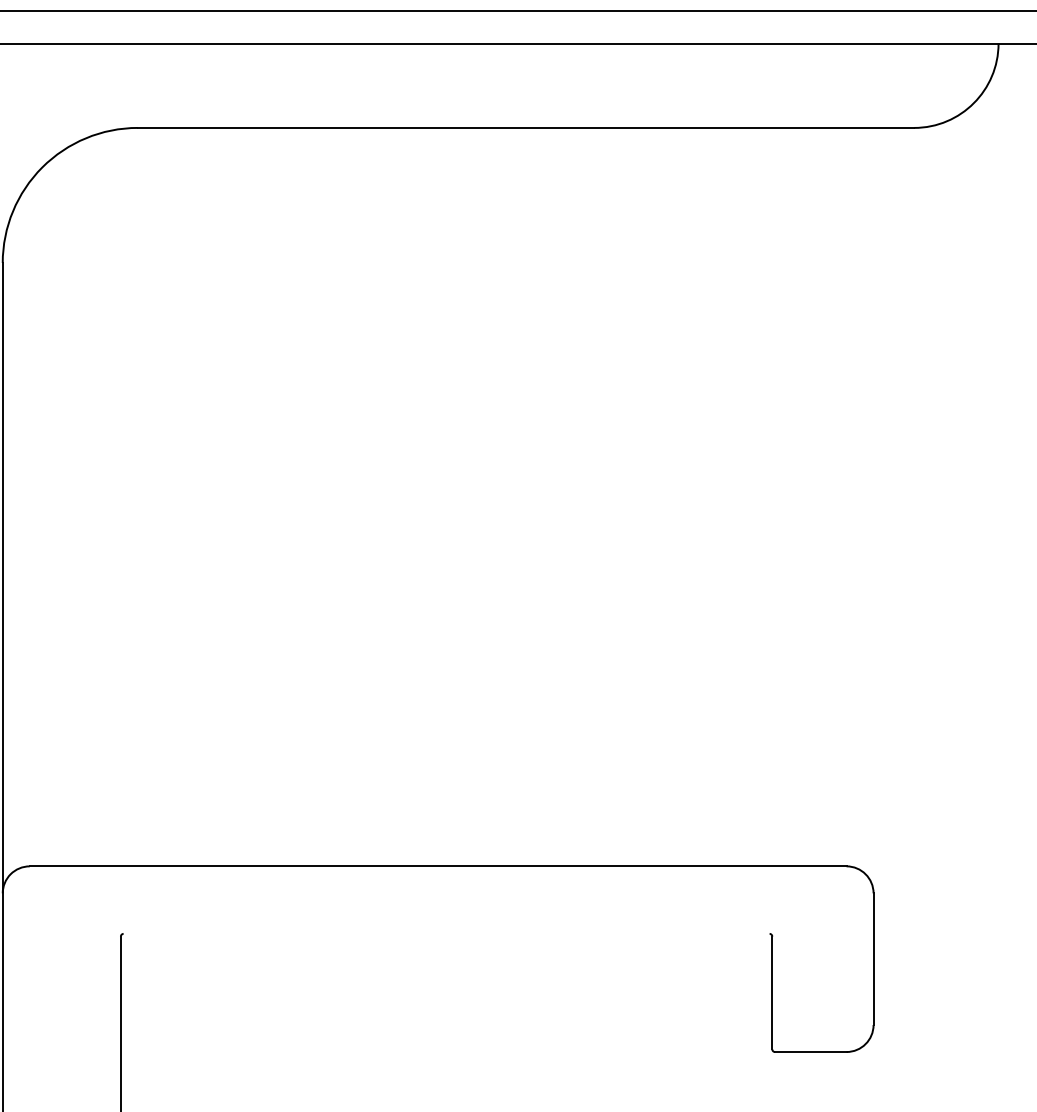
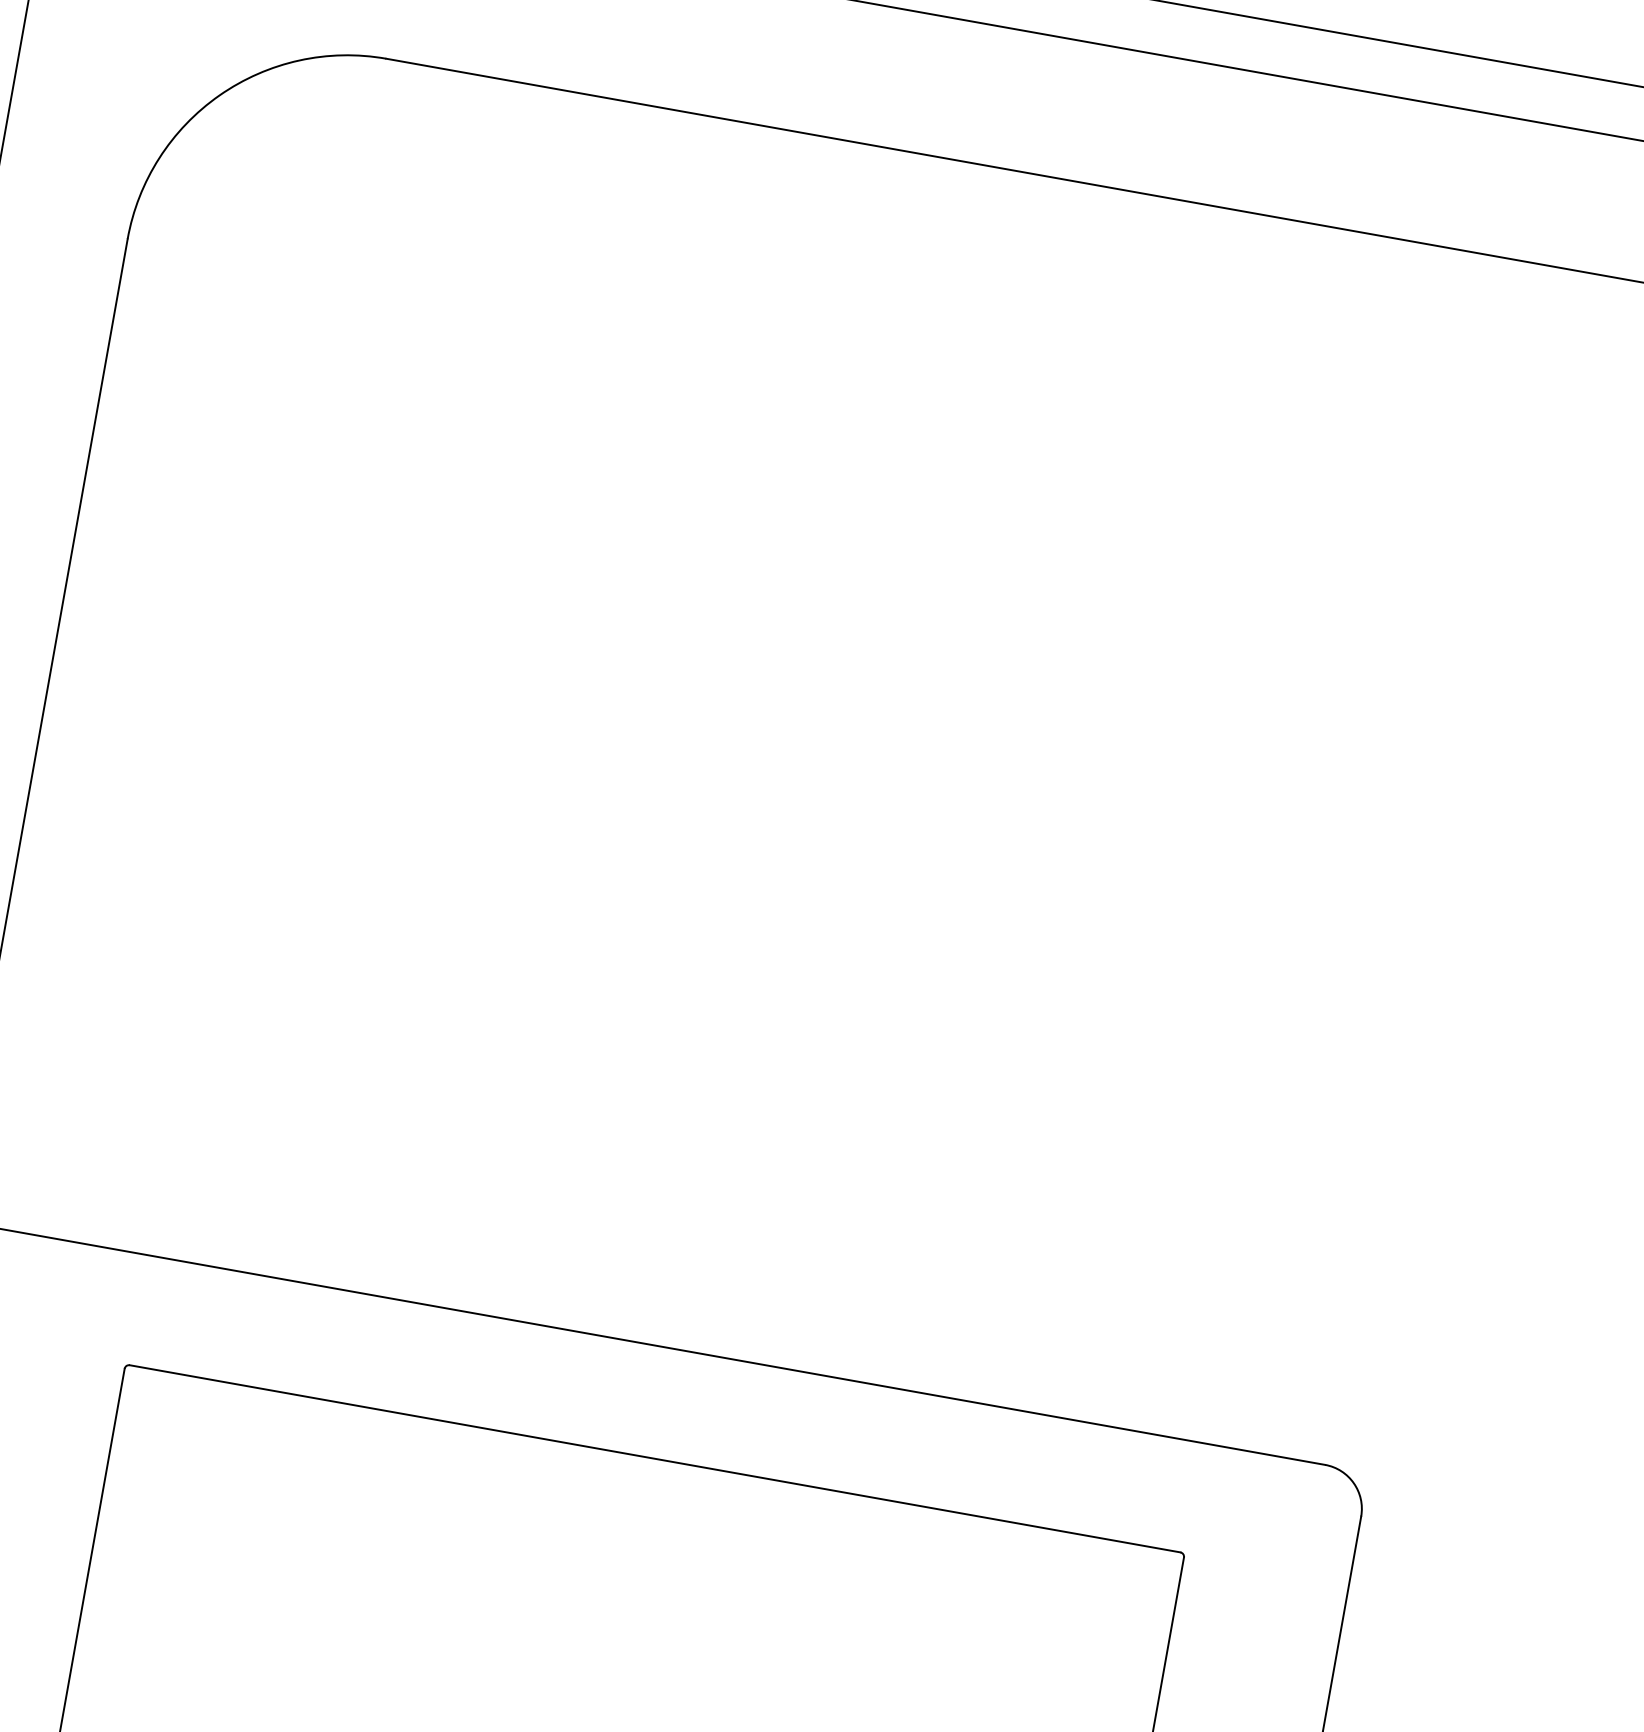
line: (446, 933) -> (655, 1458), added

